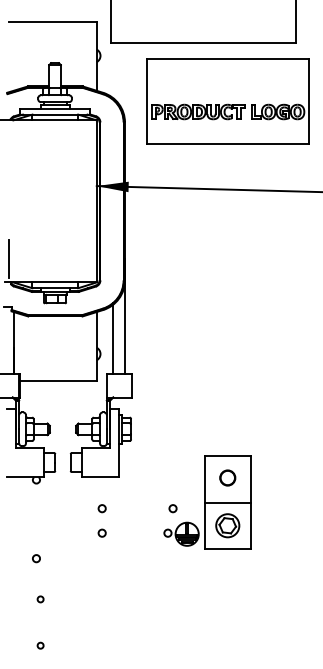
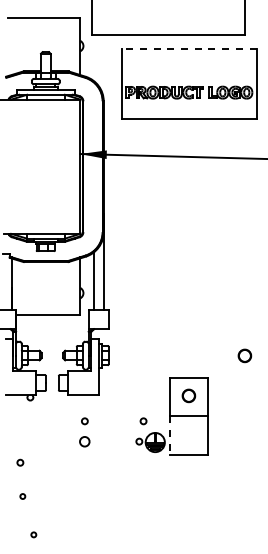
line: (227, 58) -> (188, 48), solid -> dashed
line: (8, 259) -> (7, 214), removed
part: (294, 429) -> (244, 355), added
line: (204, 525) -> (169, 435), solid -> dashed
part: (227, 525) -> (188, 435), removed
circle: (101, 533) -> (84, 441), size x1.6
circle: (36, 558) -> (20, 462), moved
circle: (40, 599) -> (22, 496), moved

